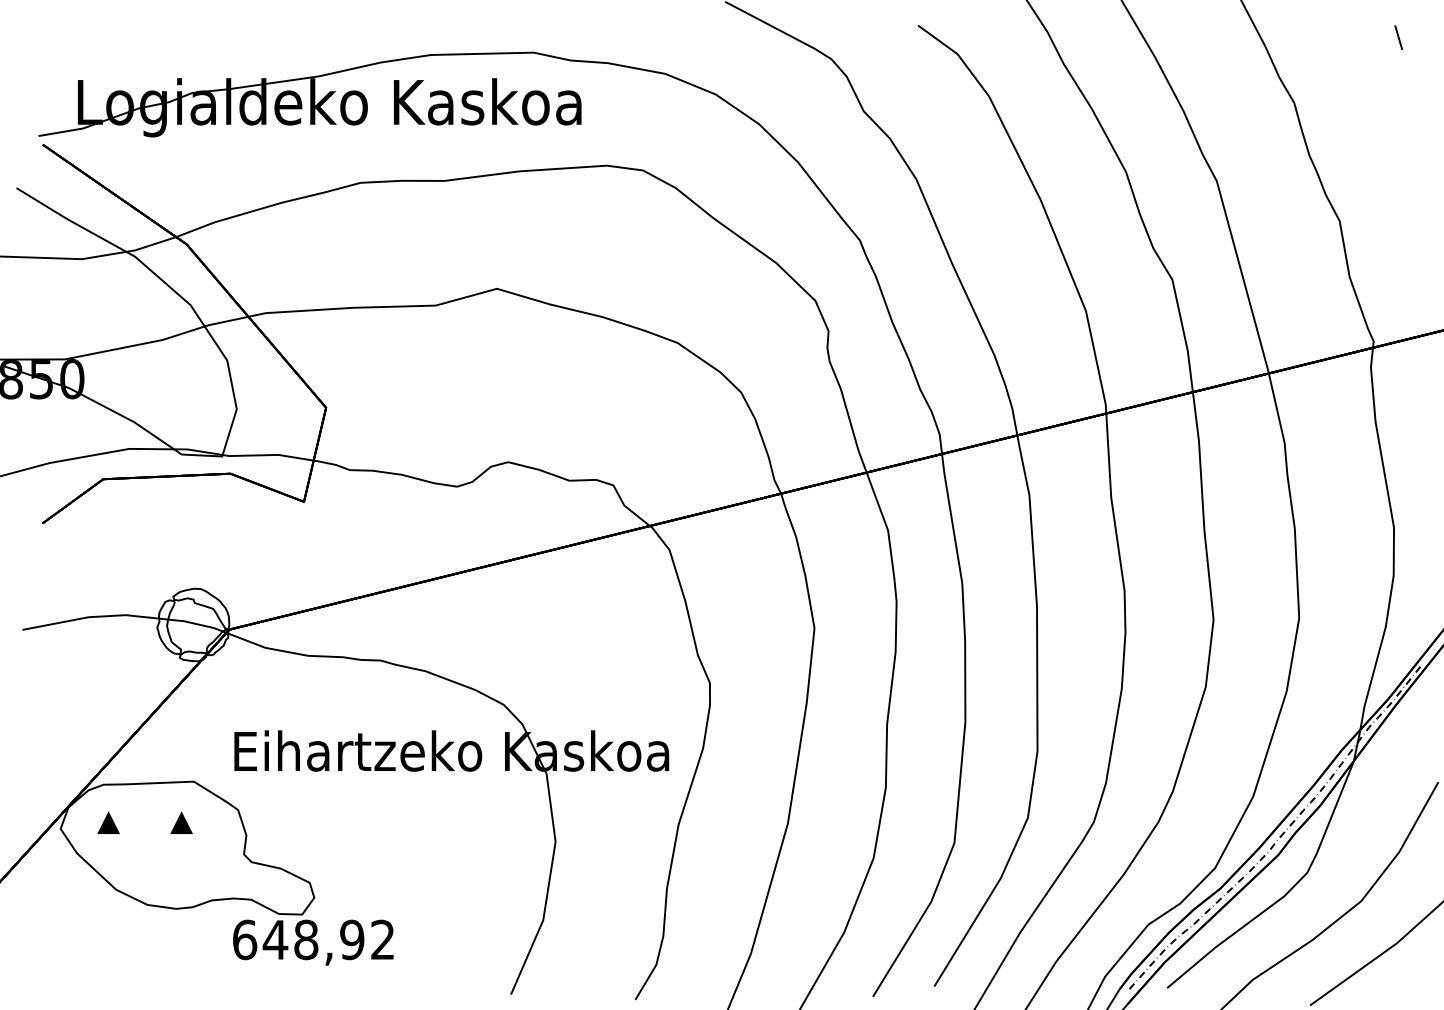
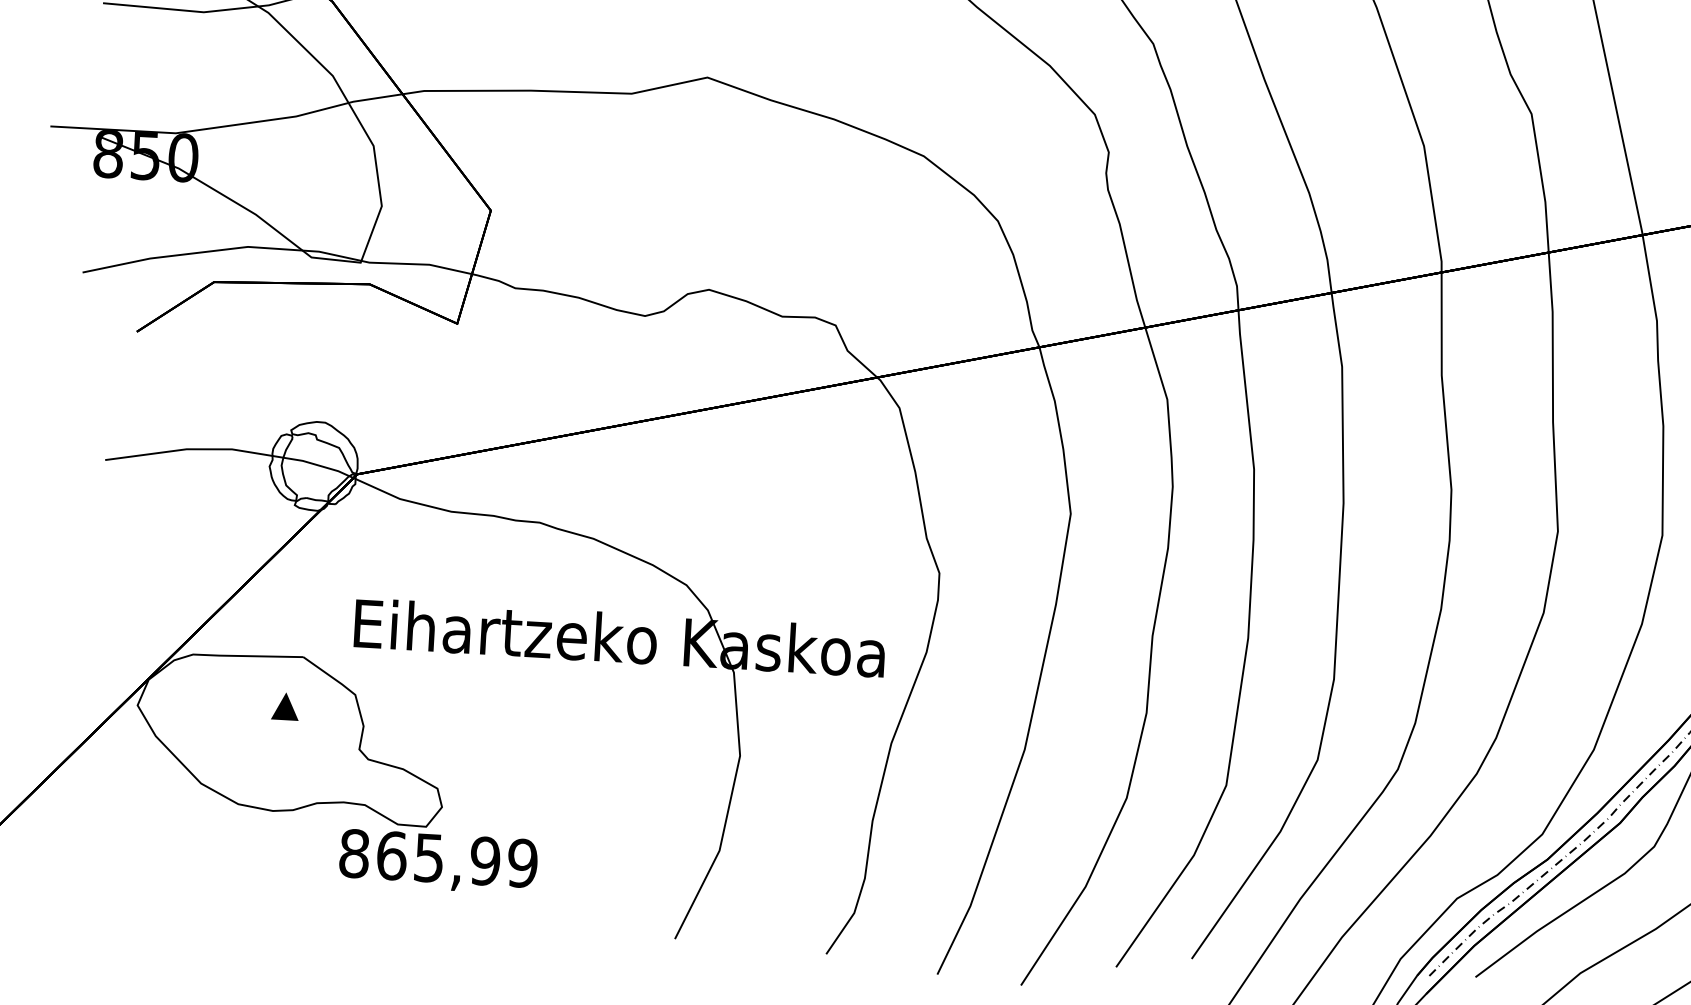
part: (108, 822) -> (196, 700), removed
text: (313, 939) -> (438, 857), 648,92 -> 865,99

